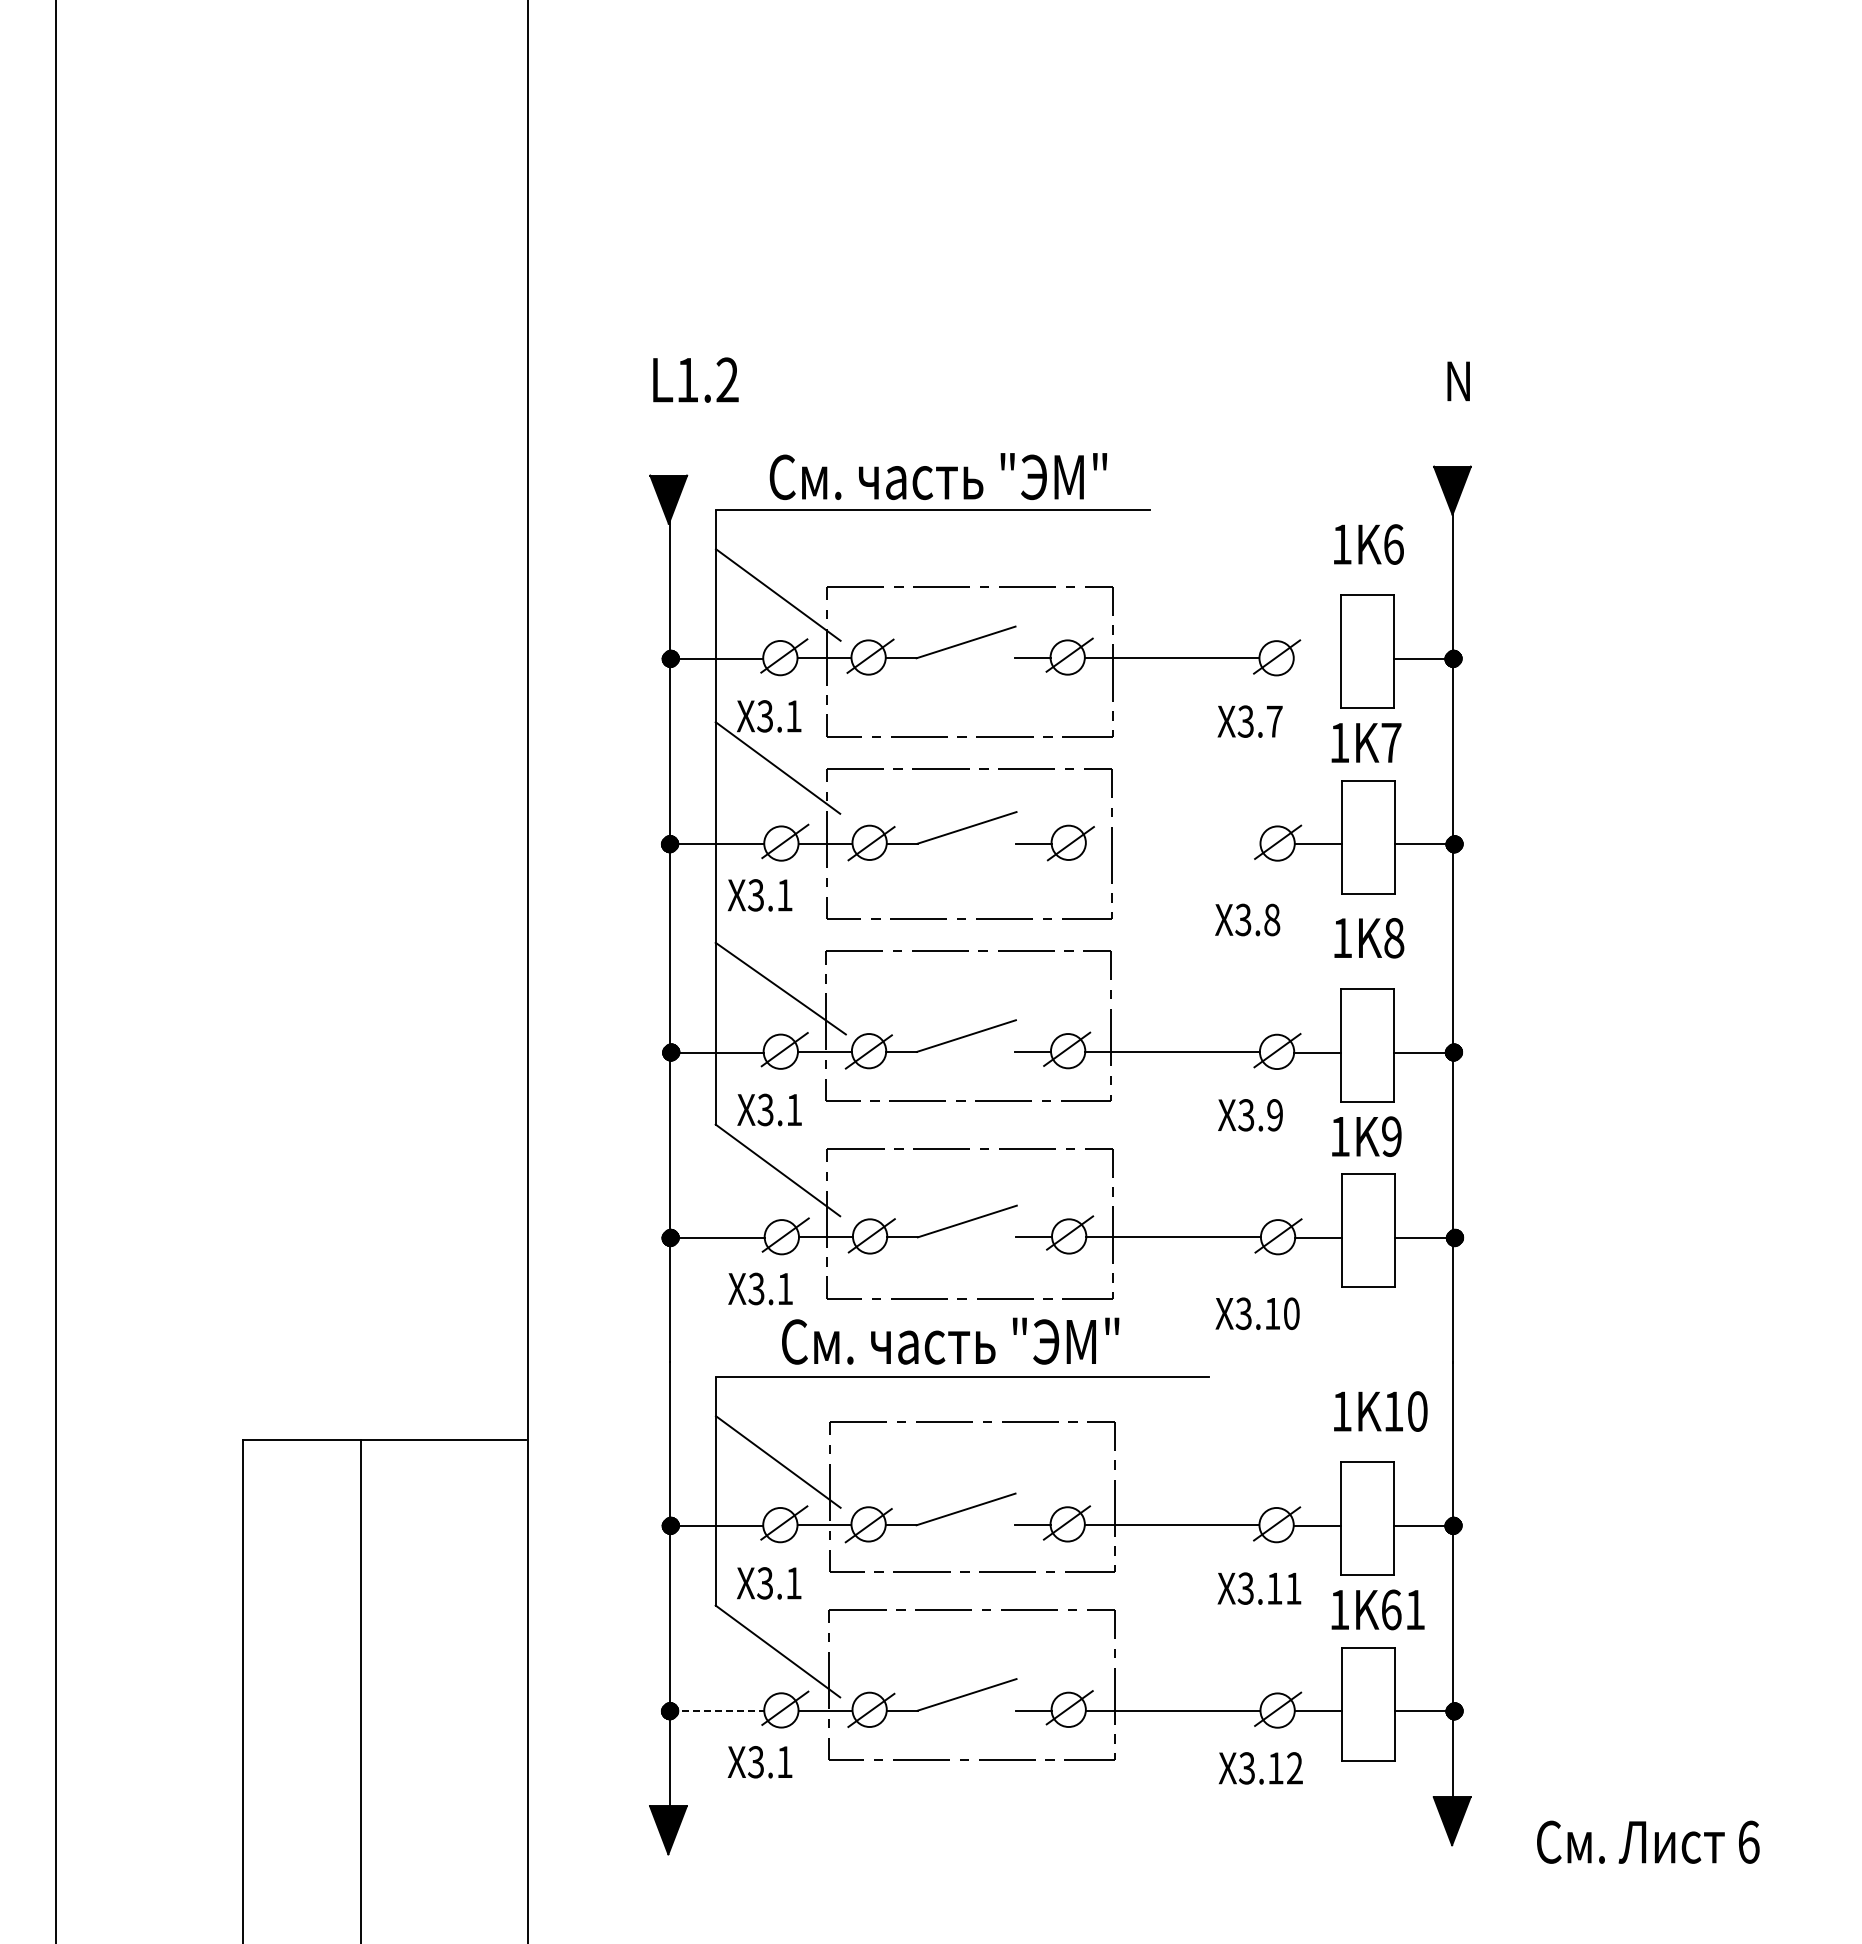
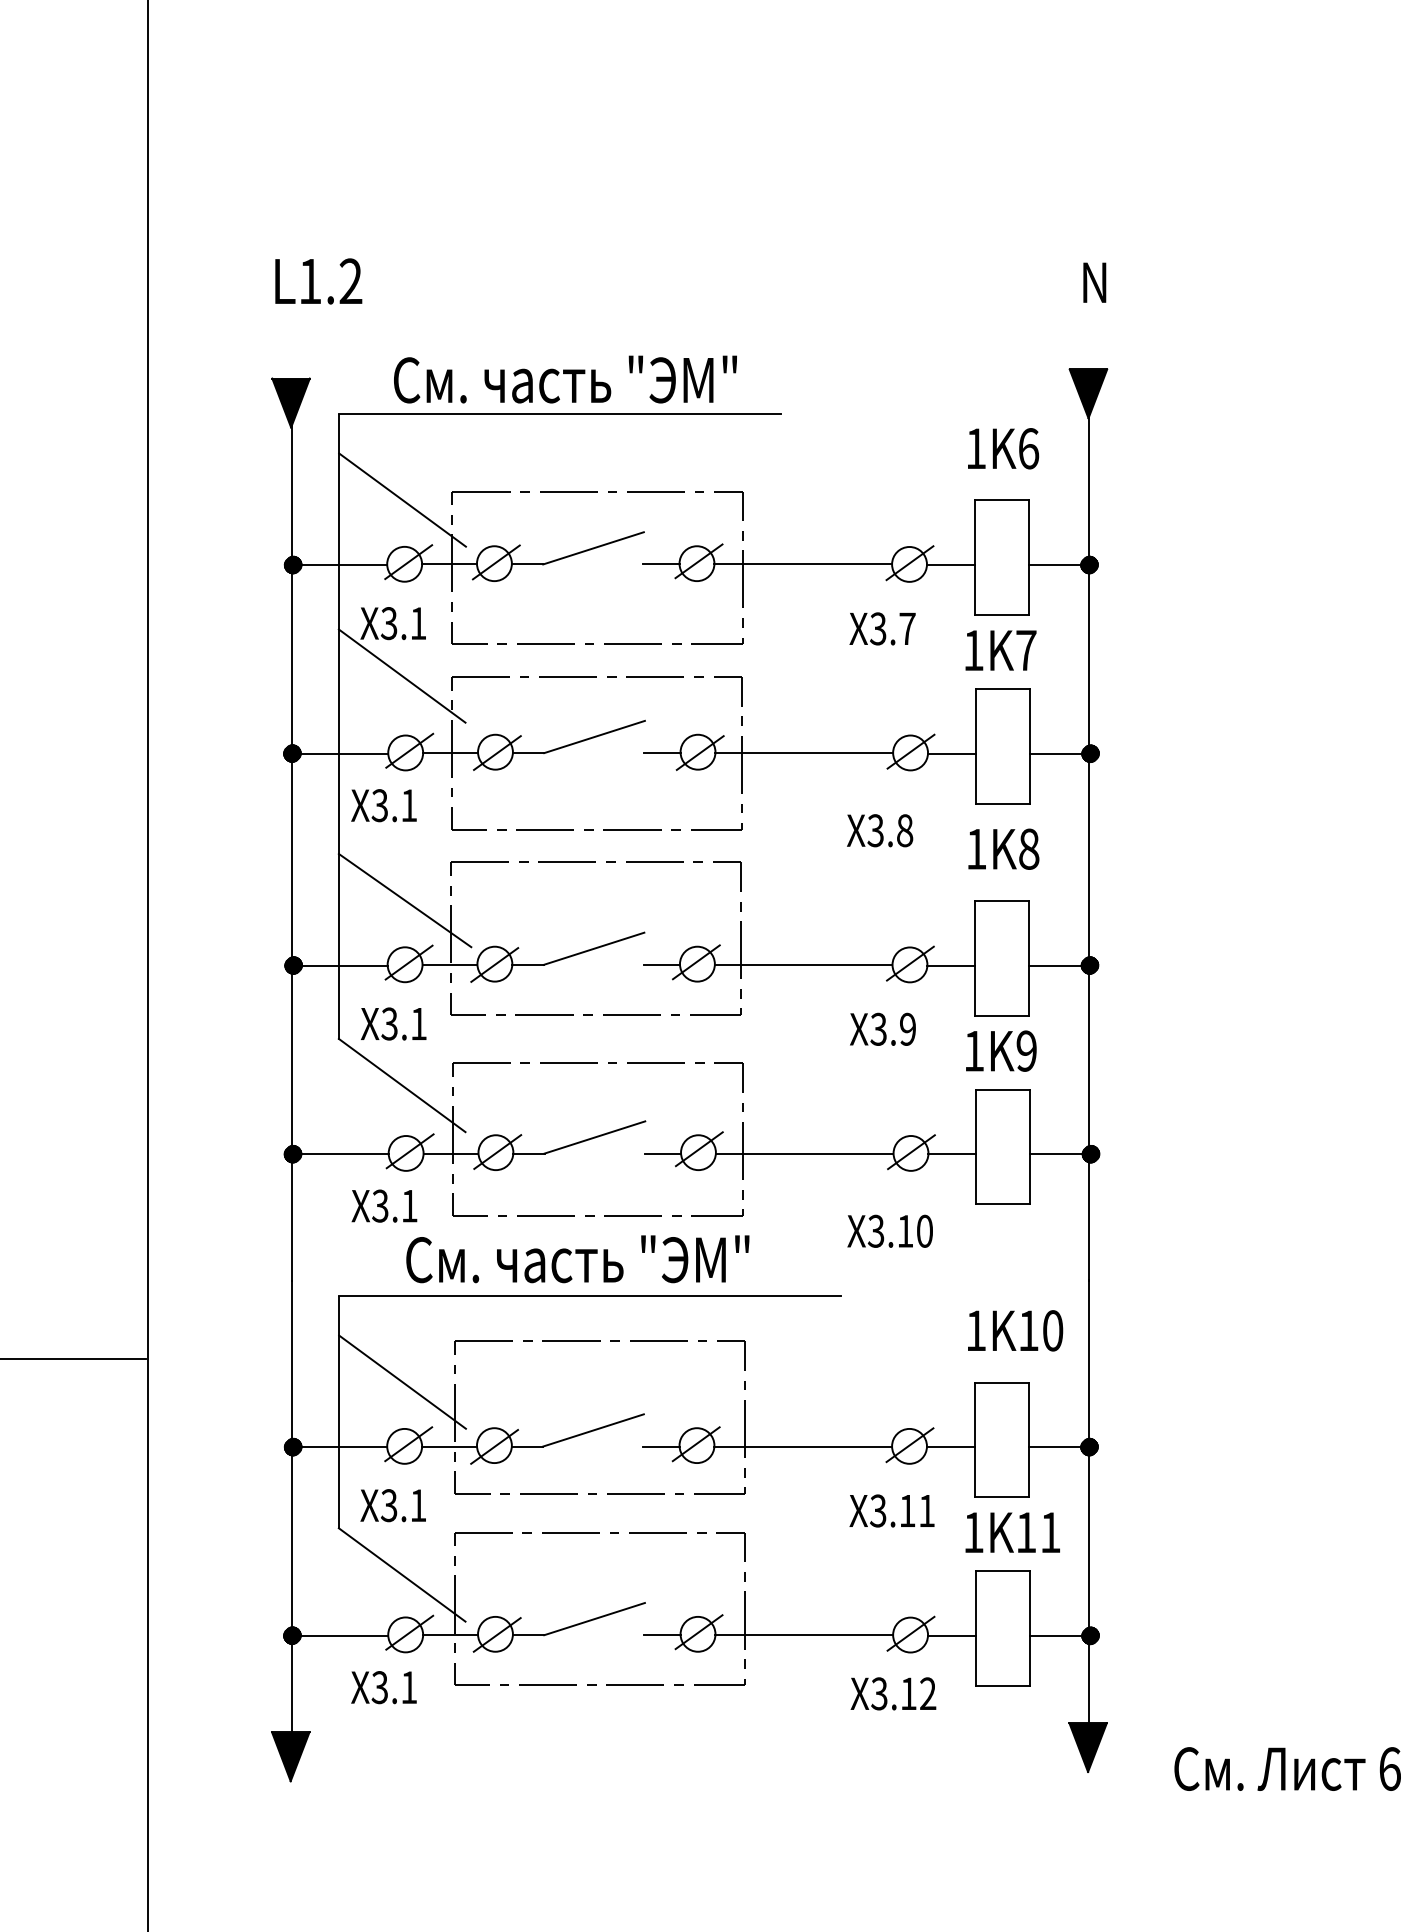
line: (1316, 659) -> (950, 565), added
line: (1172, 843) -> (803, 752), added
text: (1391, 1609) -> (1026, 1532), 1K61 -> 1K11
line: (718, 1711) -> (341, 1635), dashed -> solid

